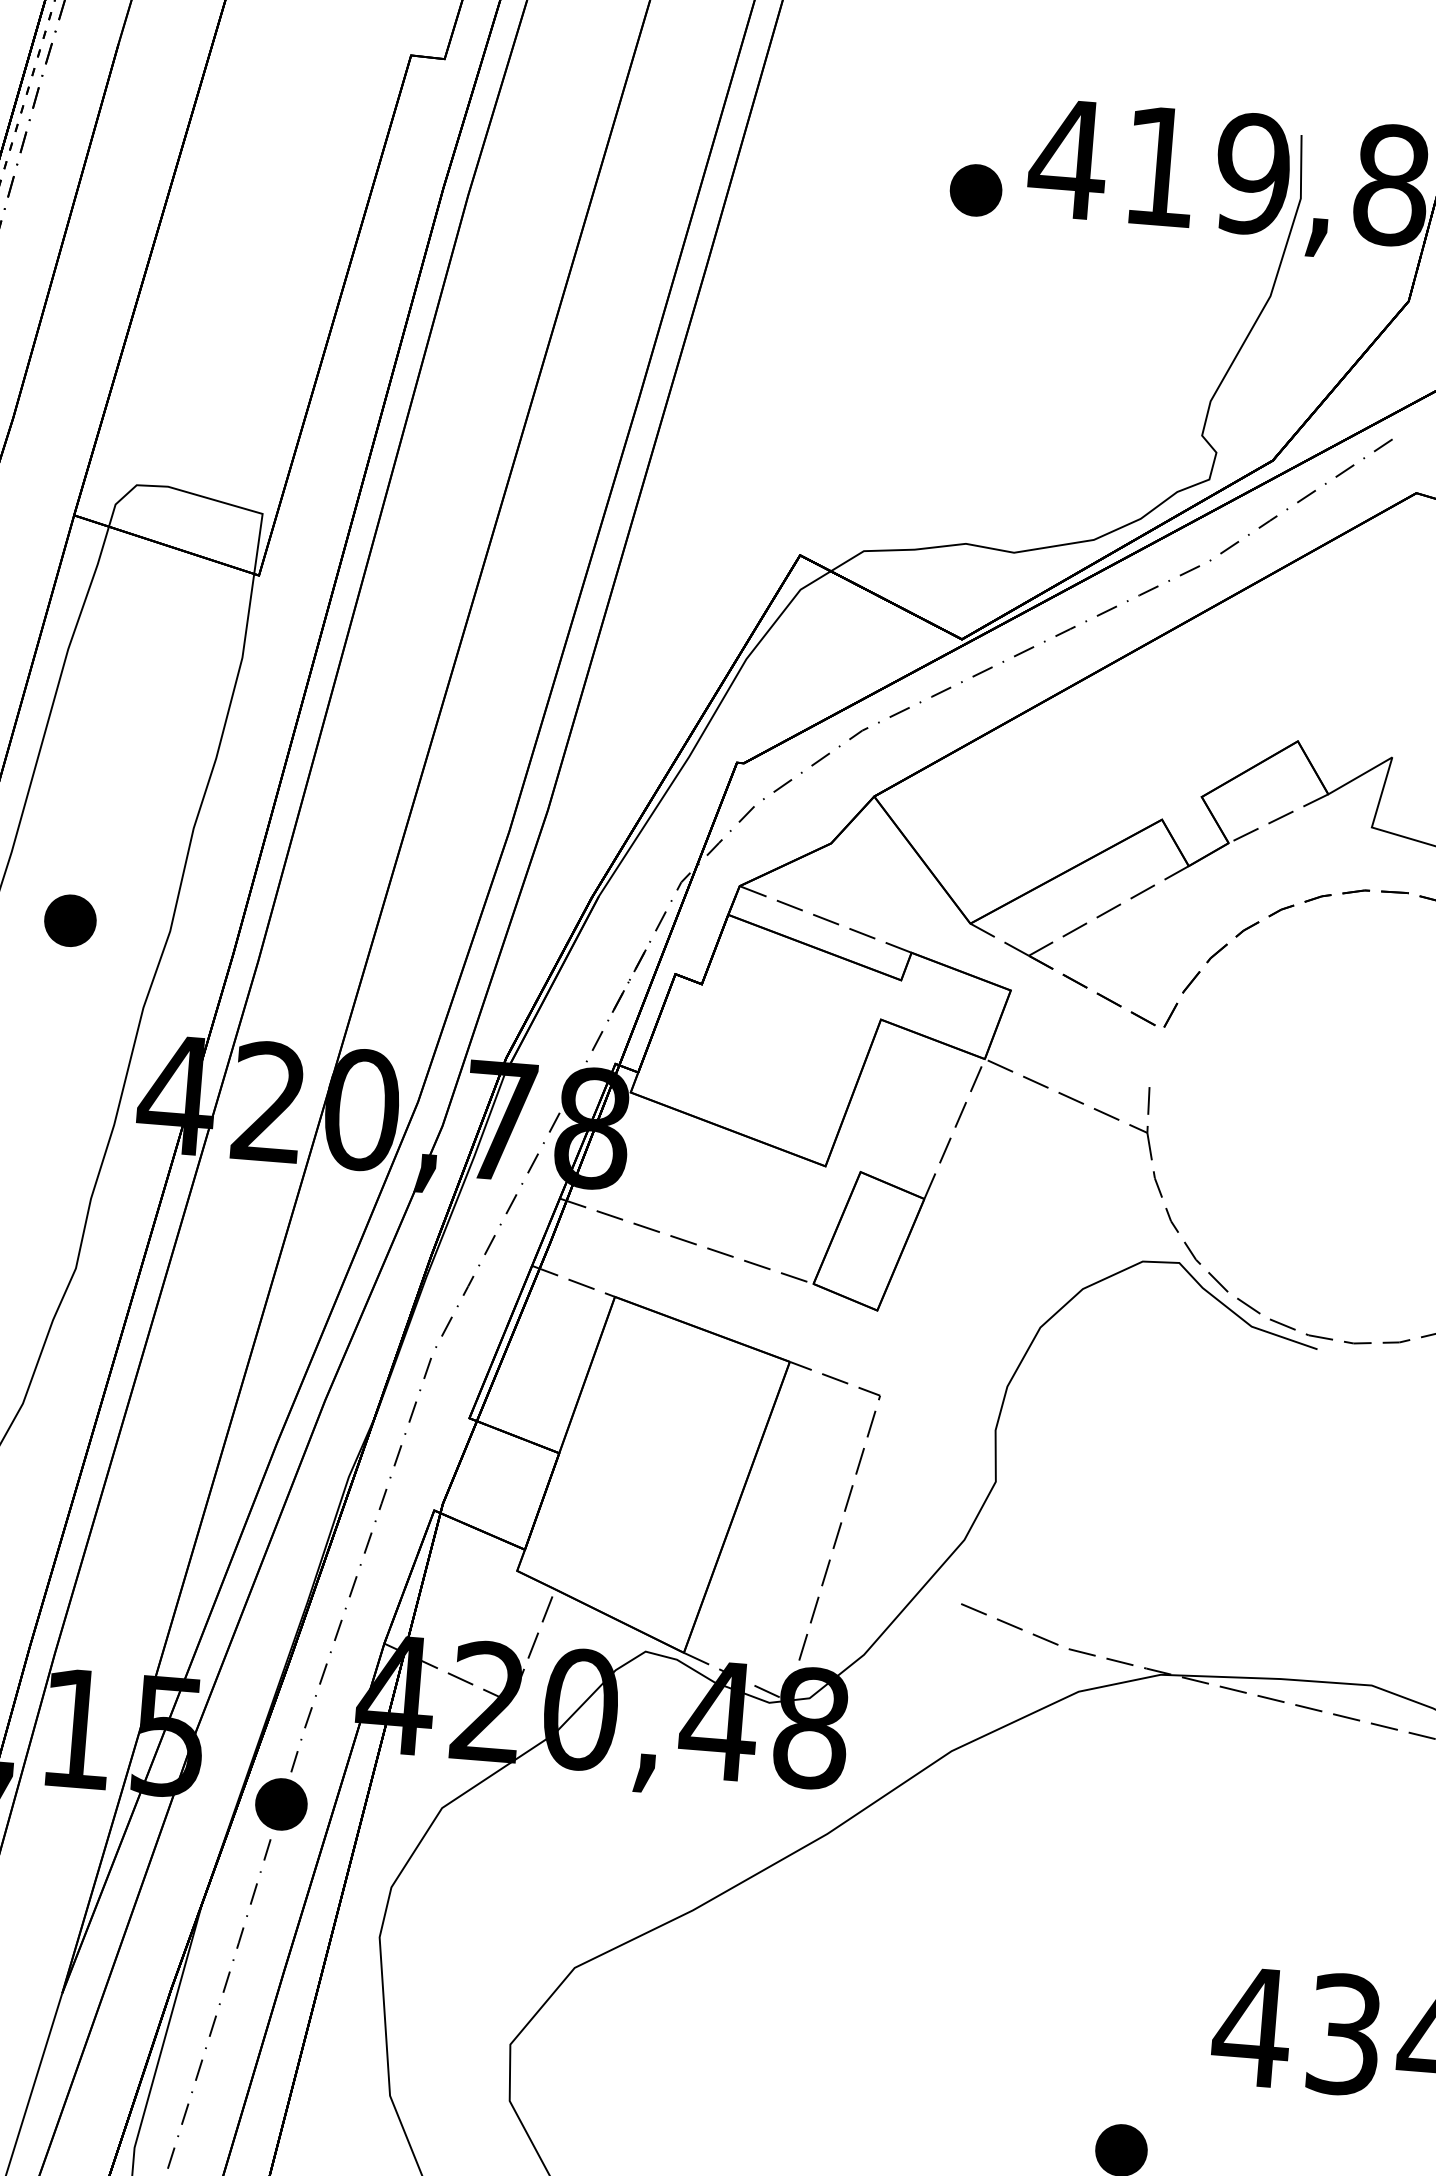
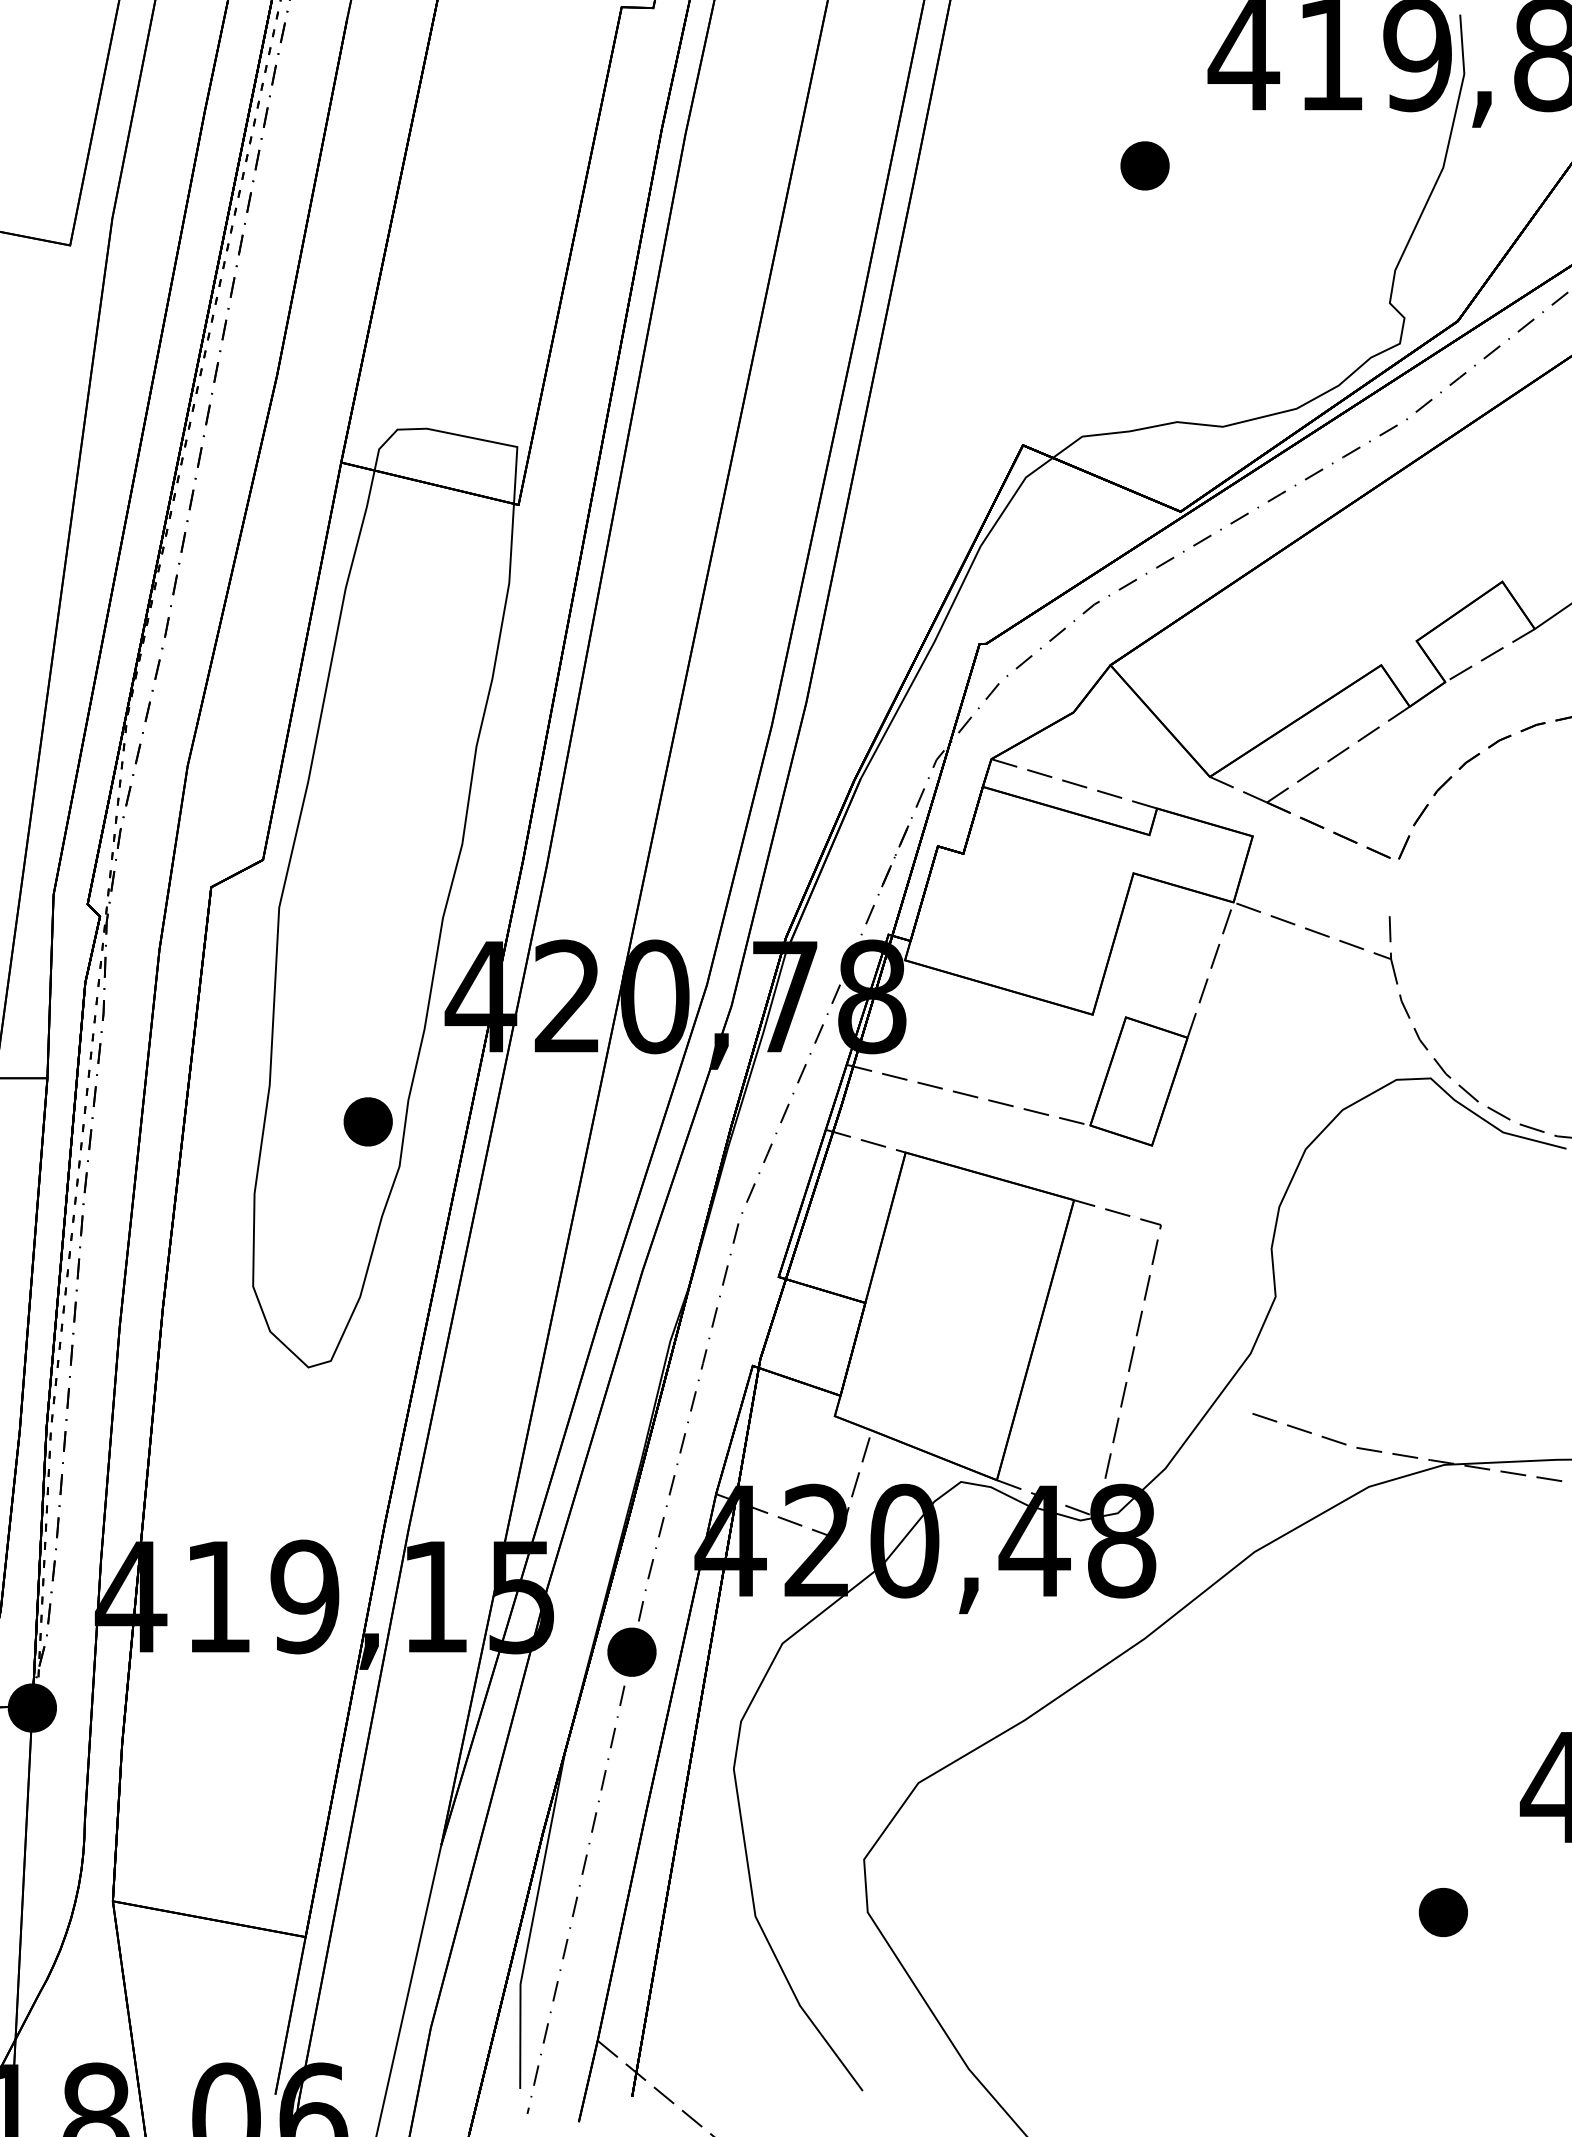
part: (975, 189) -> (1144, 165), moved
part: (69, 920) -> (367, 1121), moved

